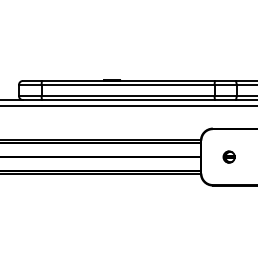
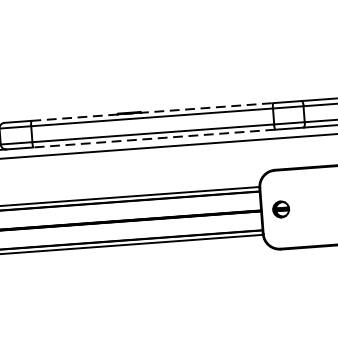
line: (129, 80) -> (153, 111), solid -> dashed
line: (128, 100) -> (154, 139), solid -> dashed
part: (228, 156) -> (280, 208), moved

